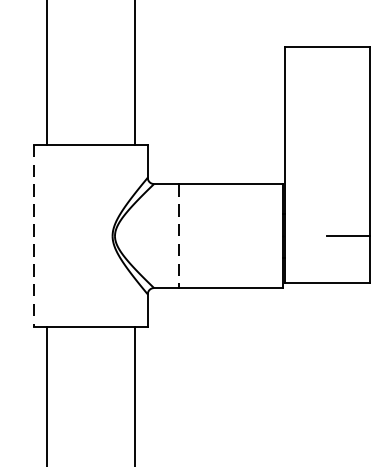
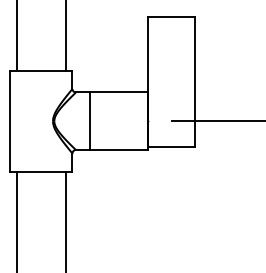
line: (33, 236) -> (9, 121), dashed -> solid
line: (178, 236) -> (89, 121), dashed -> solid

